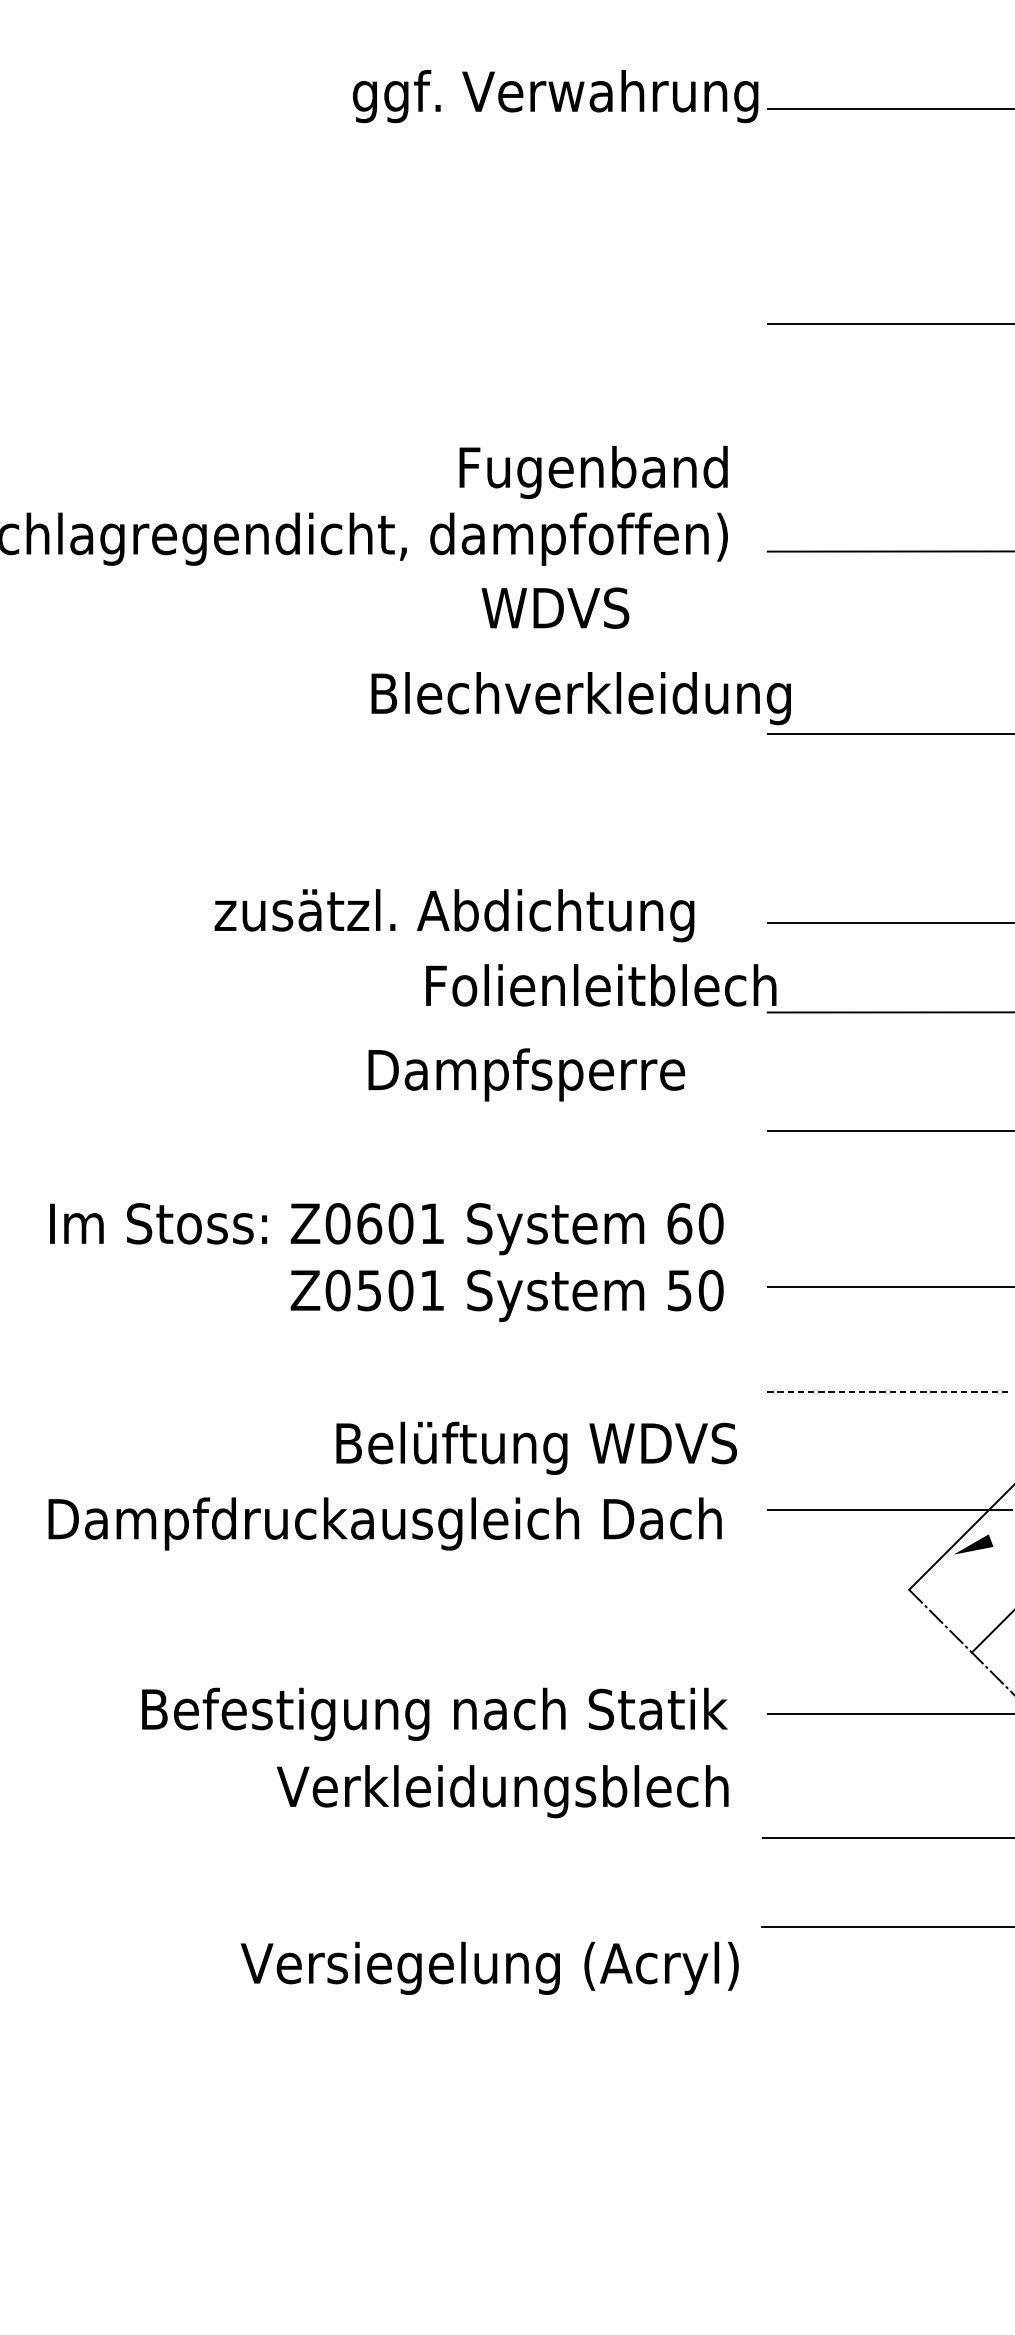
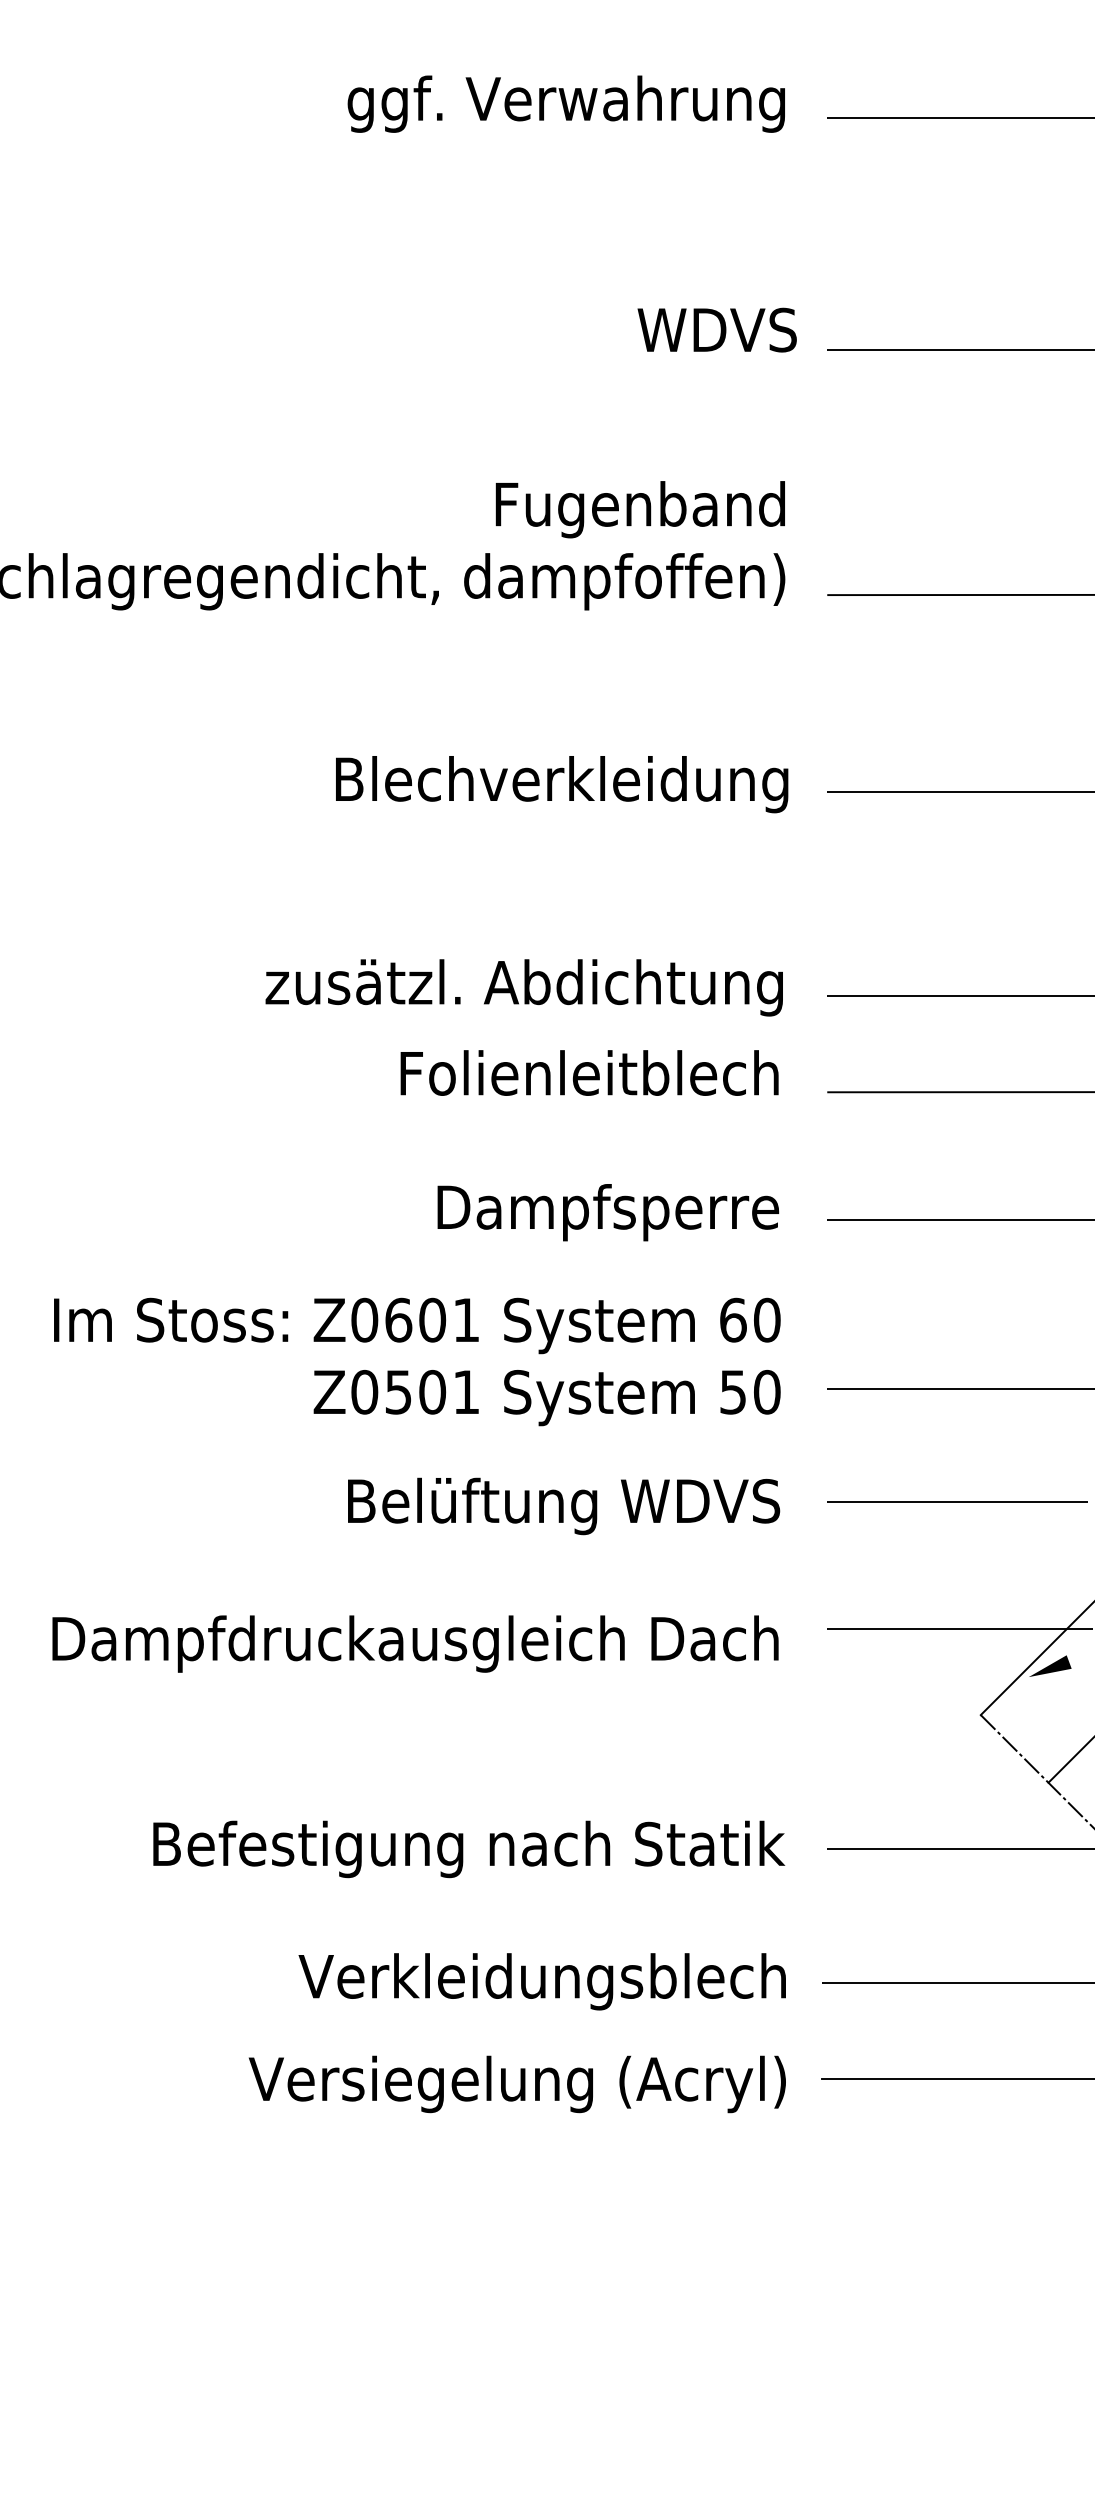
text: (554, 95) -> (565, 103), moved
text: (554, 607) -> (716, 329), moved
text: (581, 698) -> (562, 784), moved
text: (453, 915) -> (523, 987), moved
text: (601, 984) -> (589, 1072), moved
text: (526, 1074) -> (608, 1212), moved
line: (886, 1392) -> (956, 1502), dashed -> solid
text: (537, 1448) -> (564, 1506), moved
text: (501, 1791) -> (541, 1981), moved
text: (488, 1968) -> (516, 2084), moved

